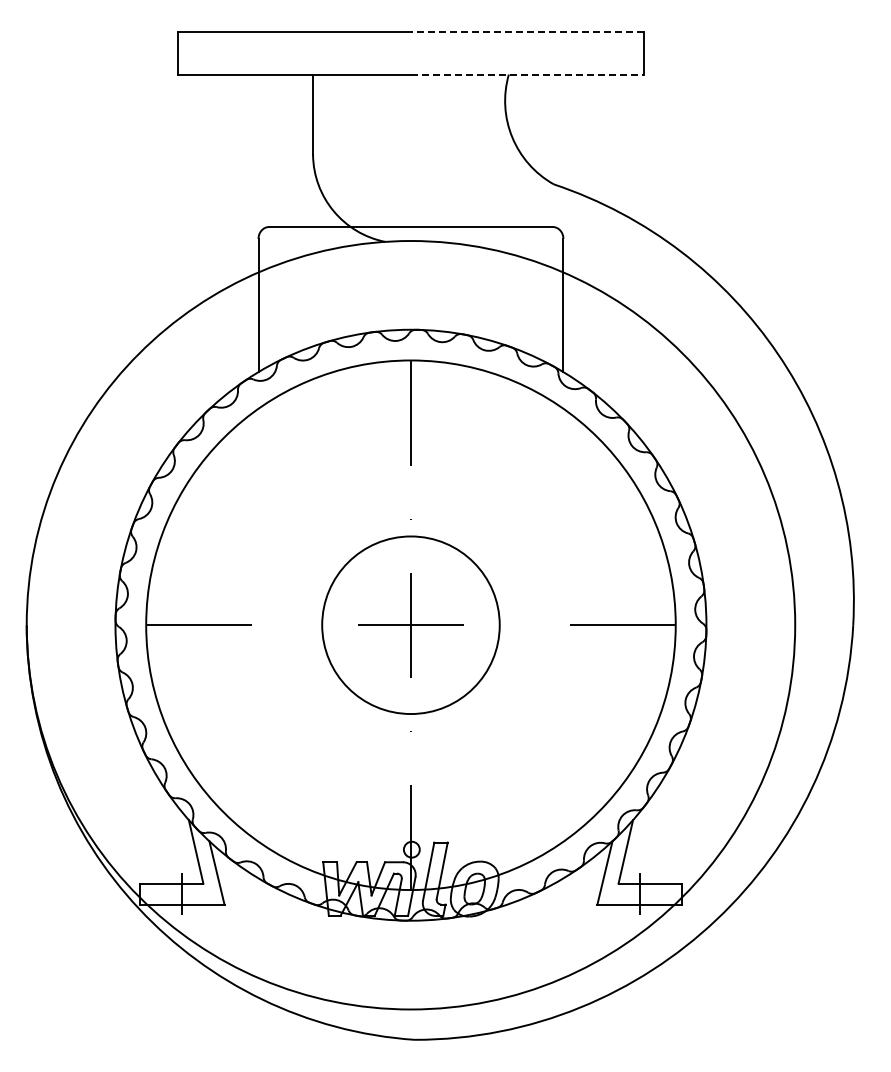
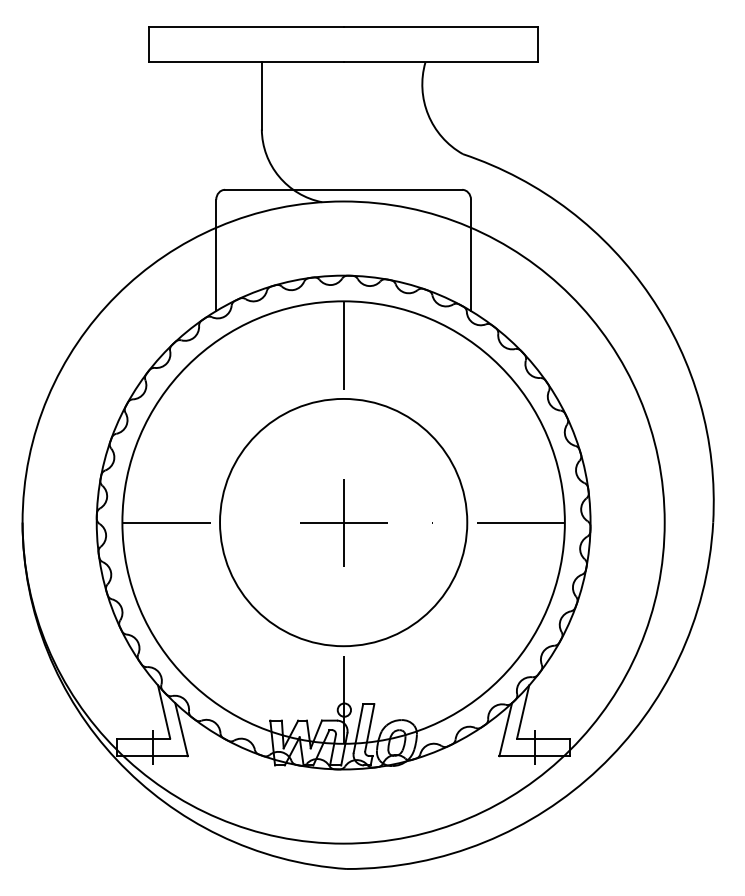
line: (527, 32) -> (441, 27), dashed -> solid
line: (527, 74) -> (441, 62), dashed -> solid
circle: (410, 625) -> (343, 522), size x1.67

